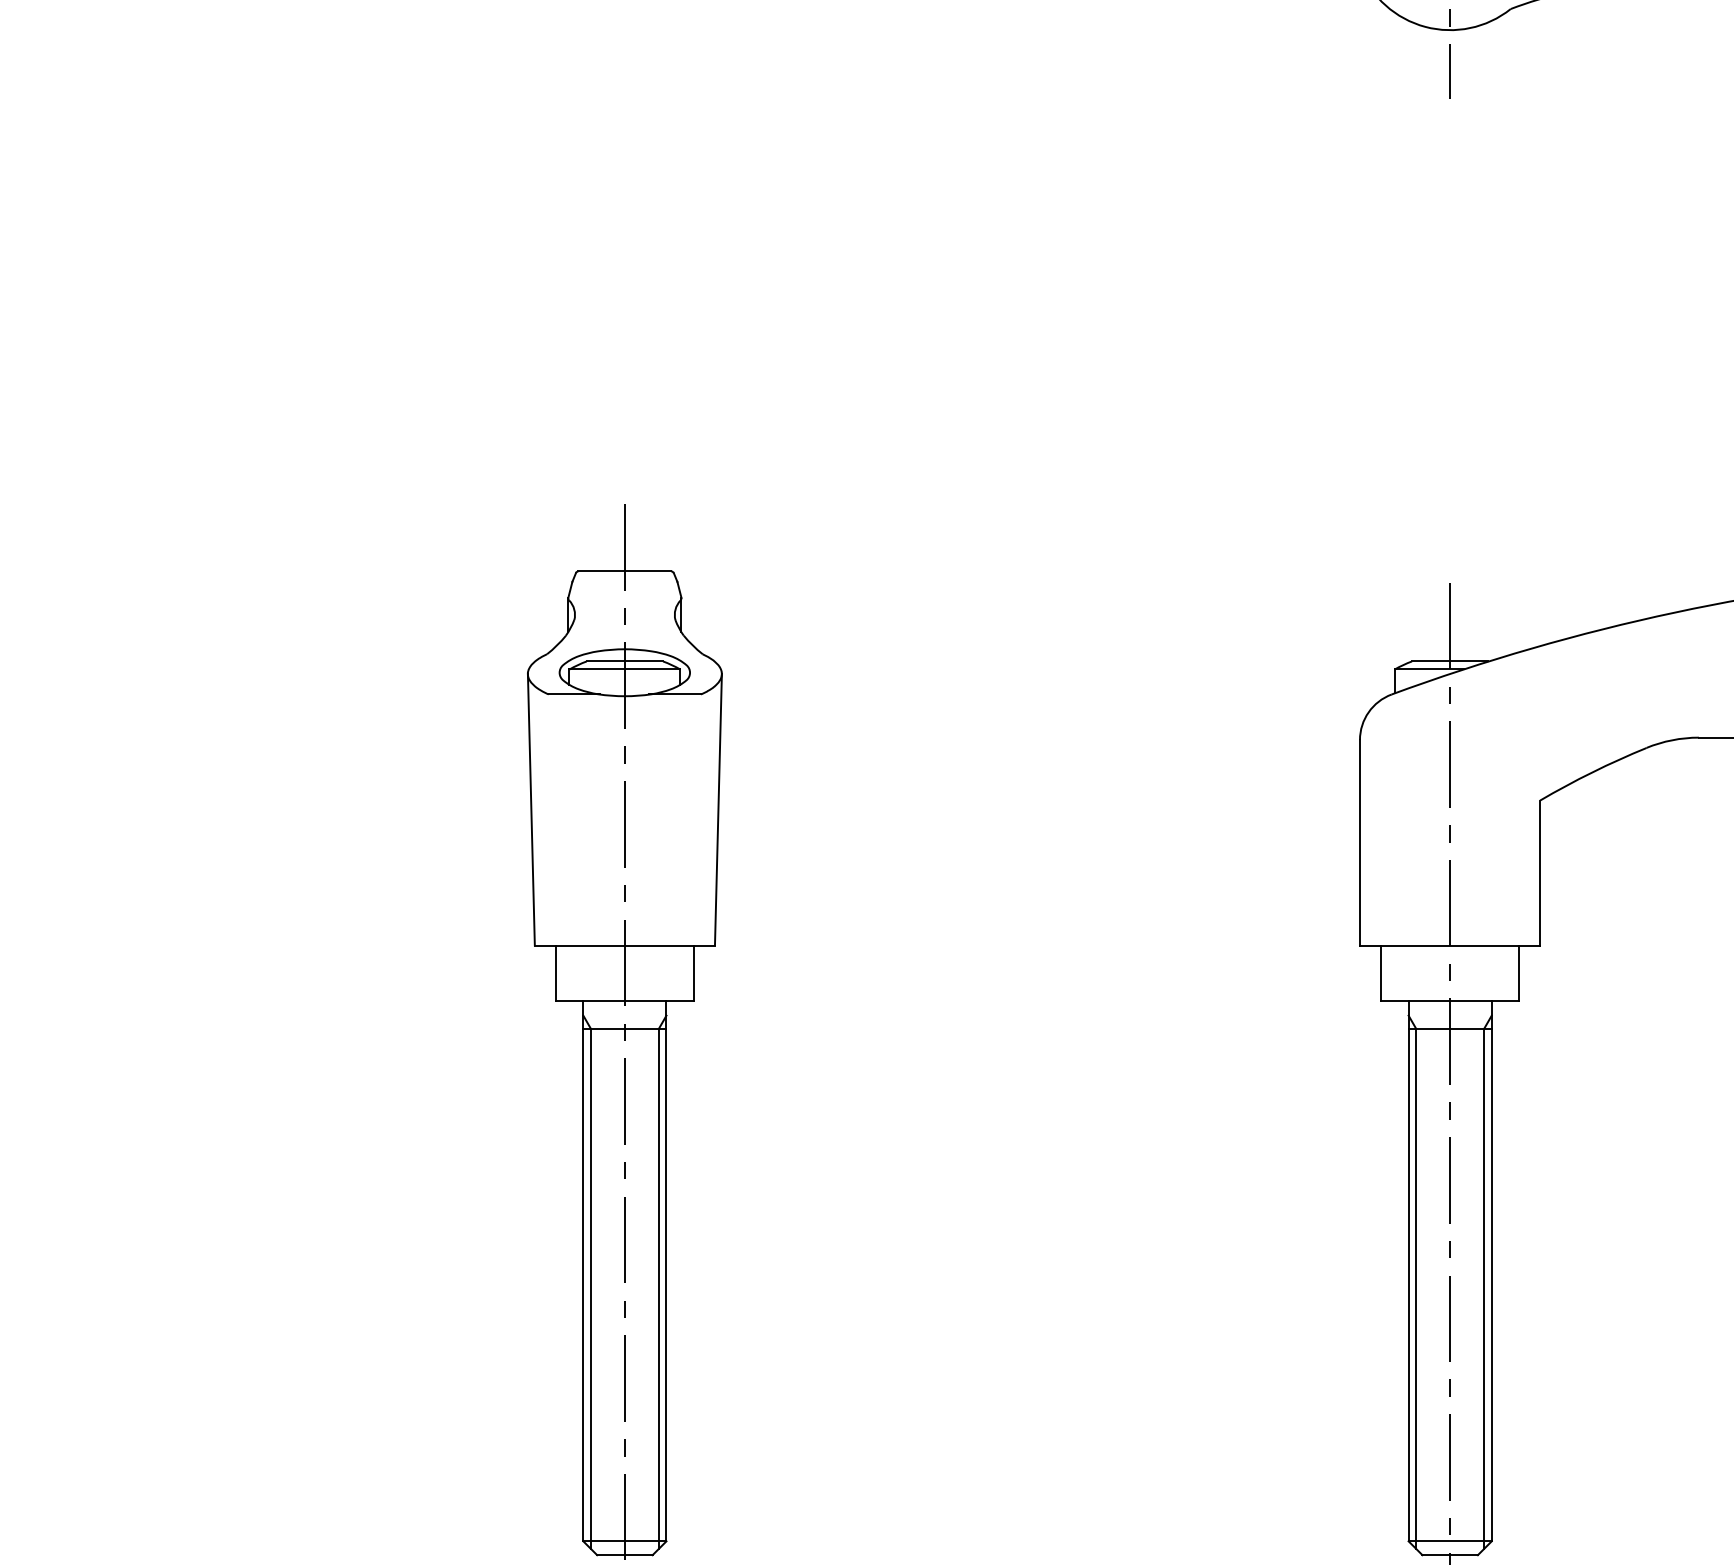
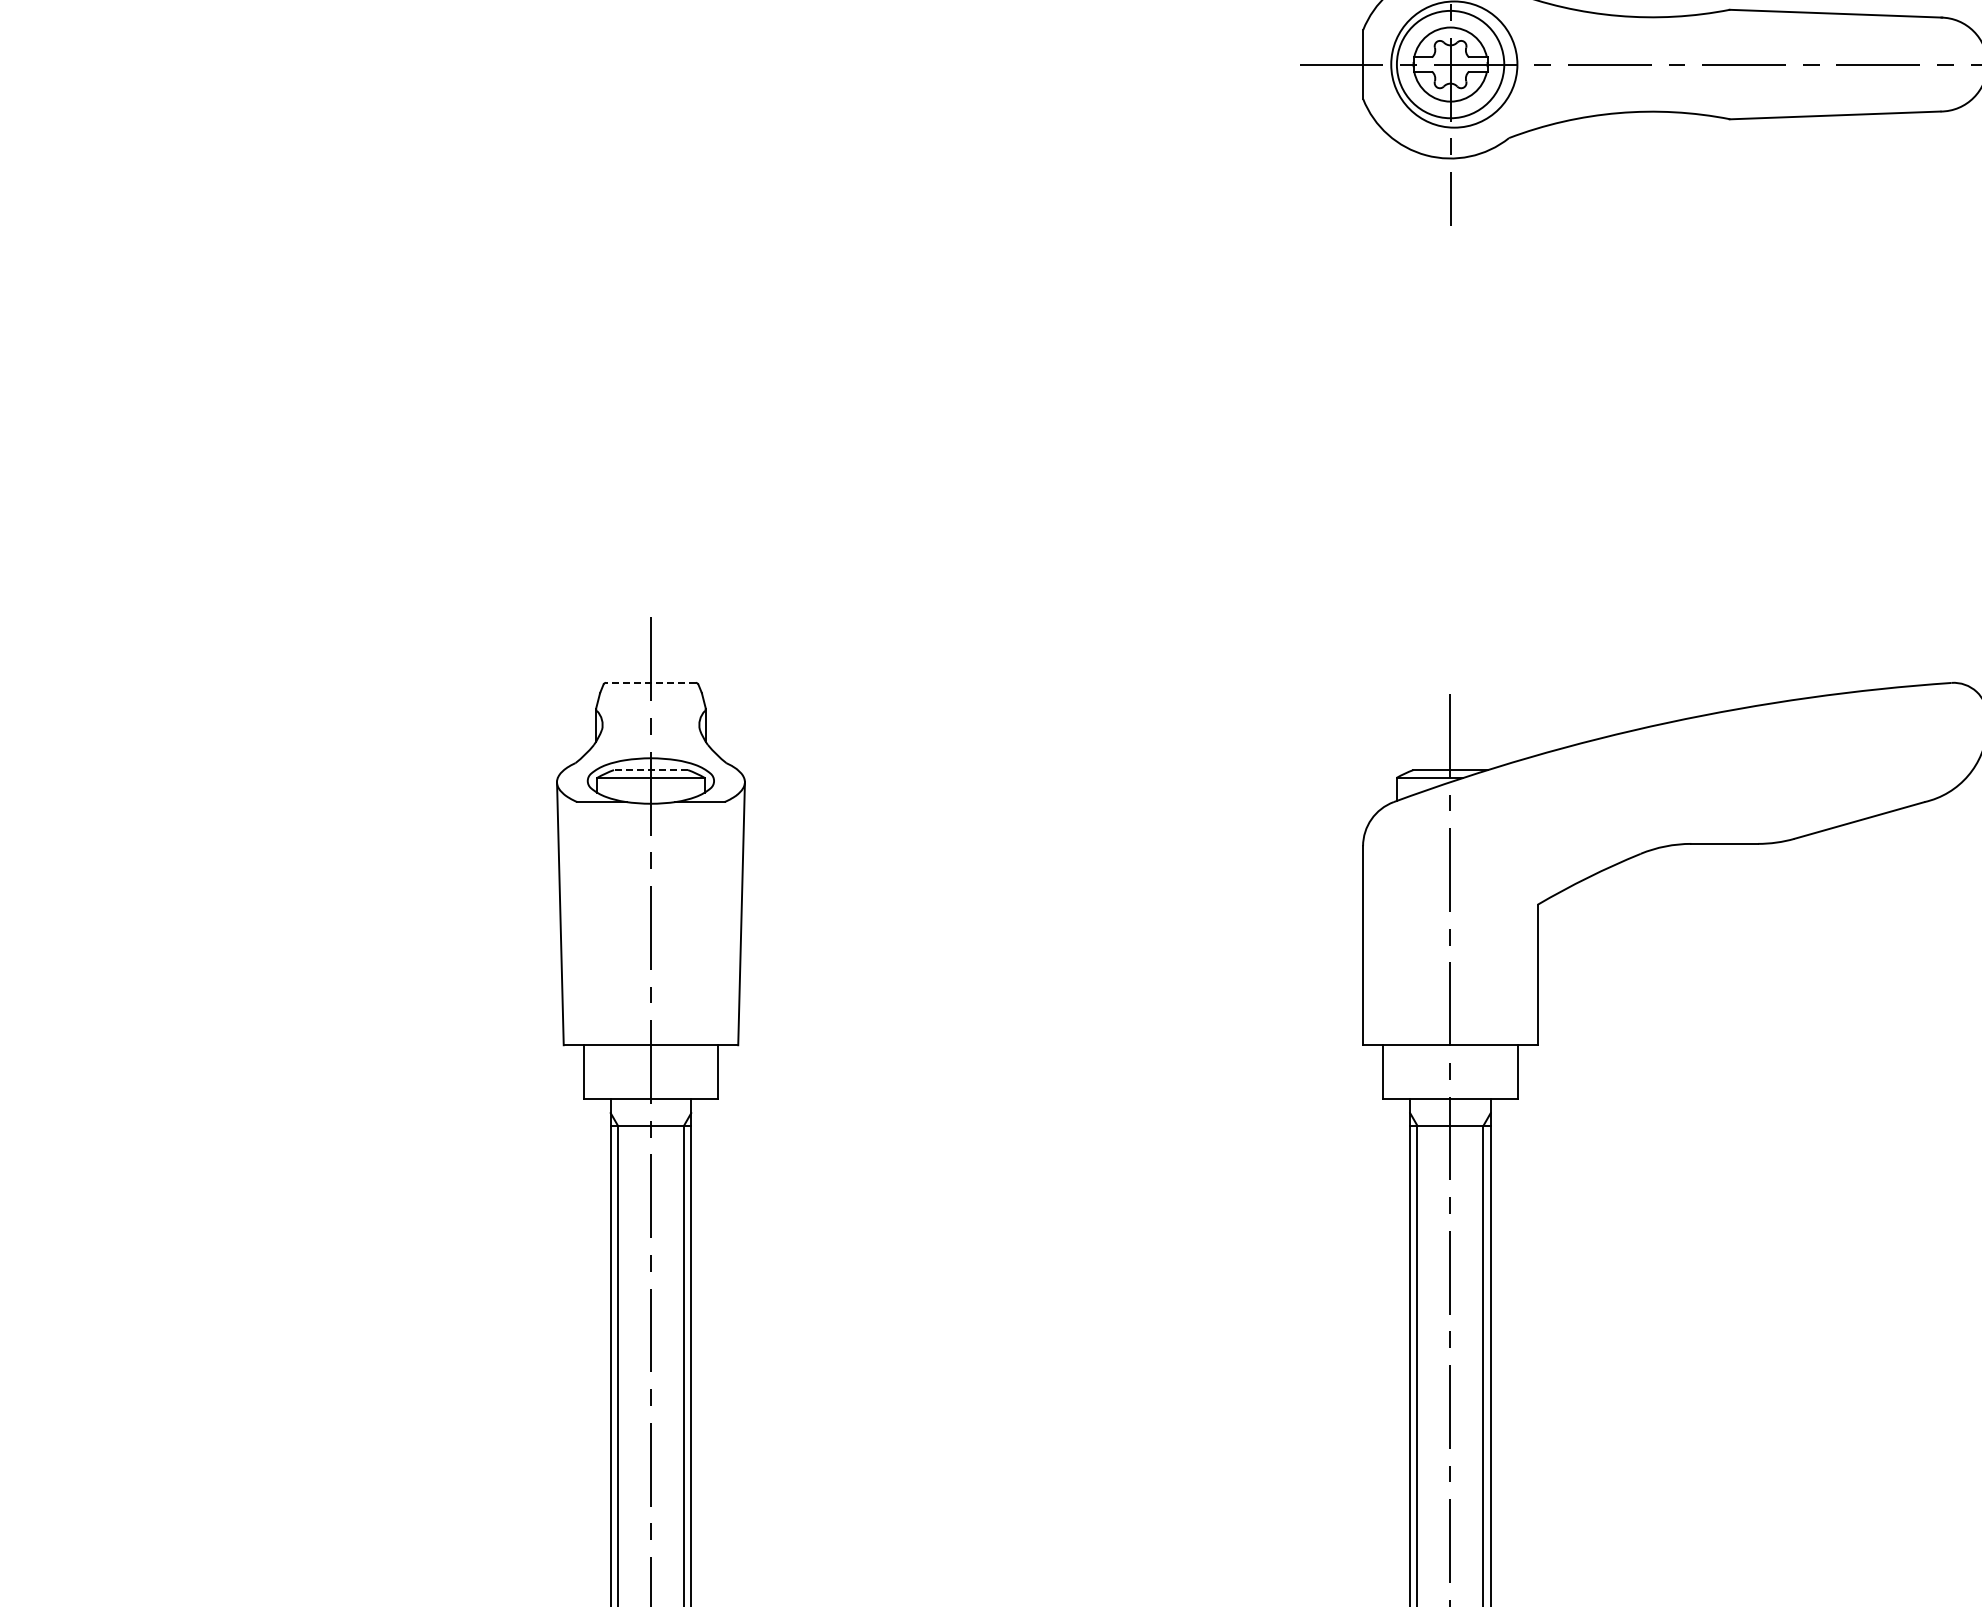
line: (624, 571) -> (650, 682), solid -> dashed
line: (624, 661) -> (650, 770), solid -> dashed

